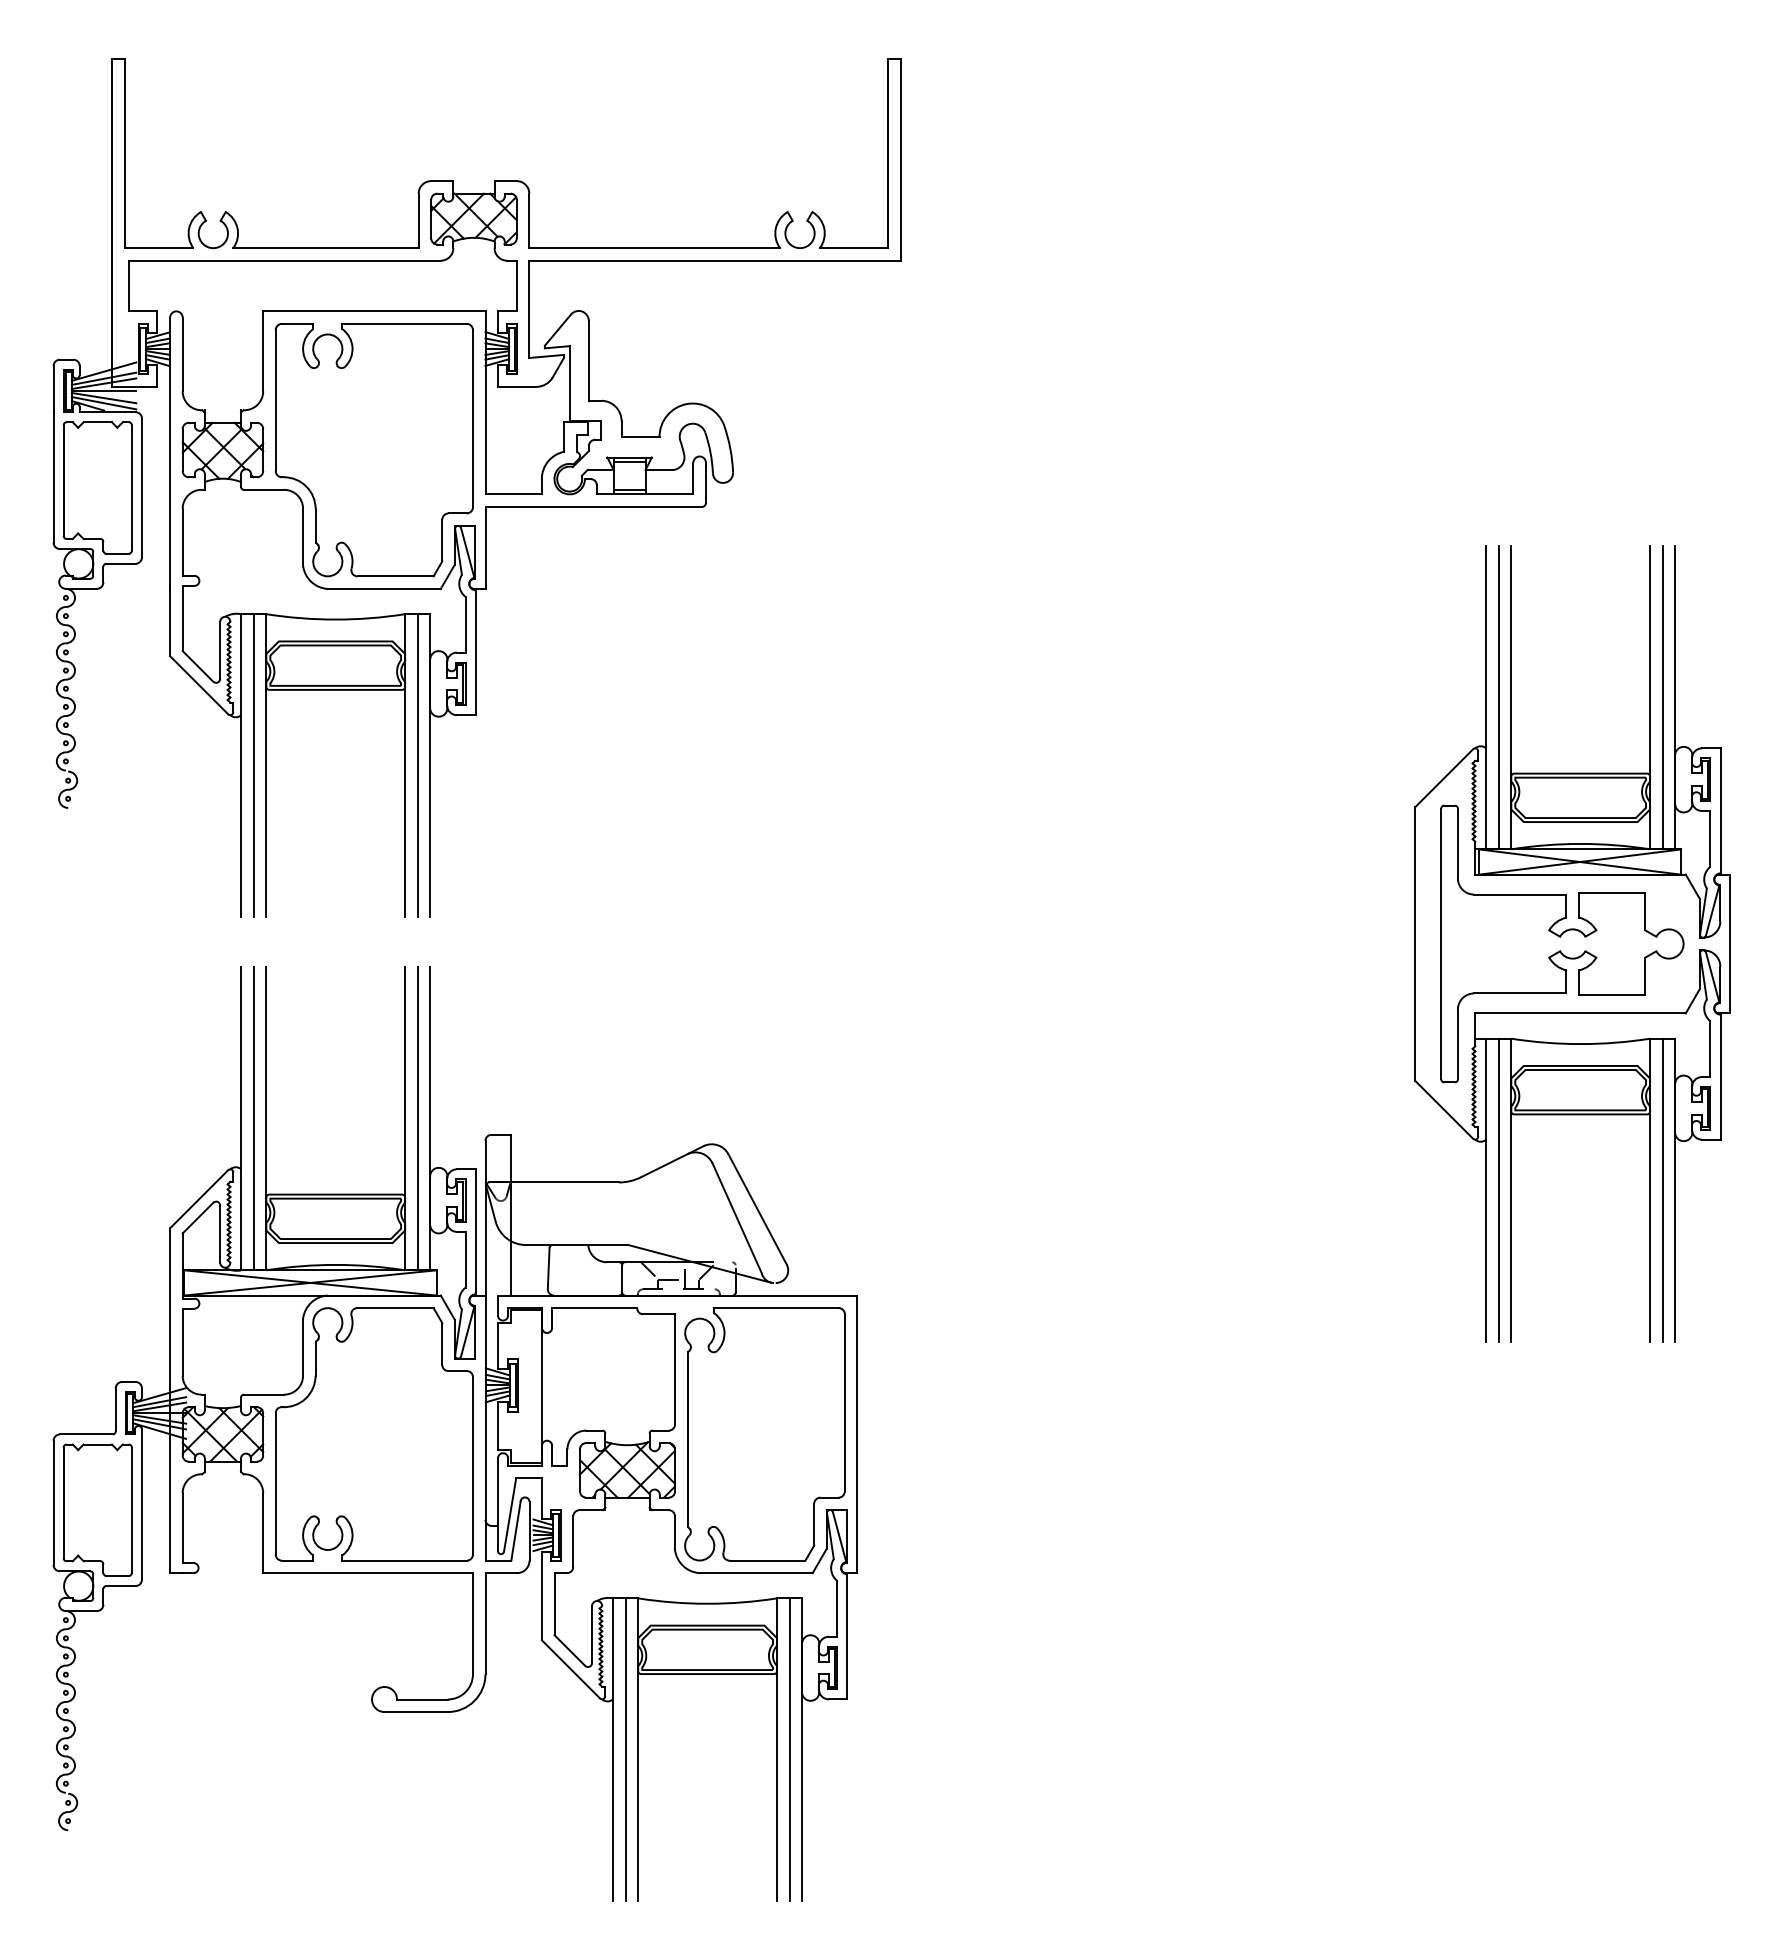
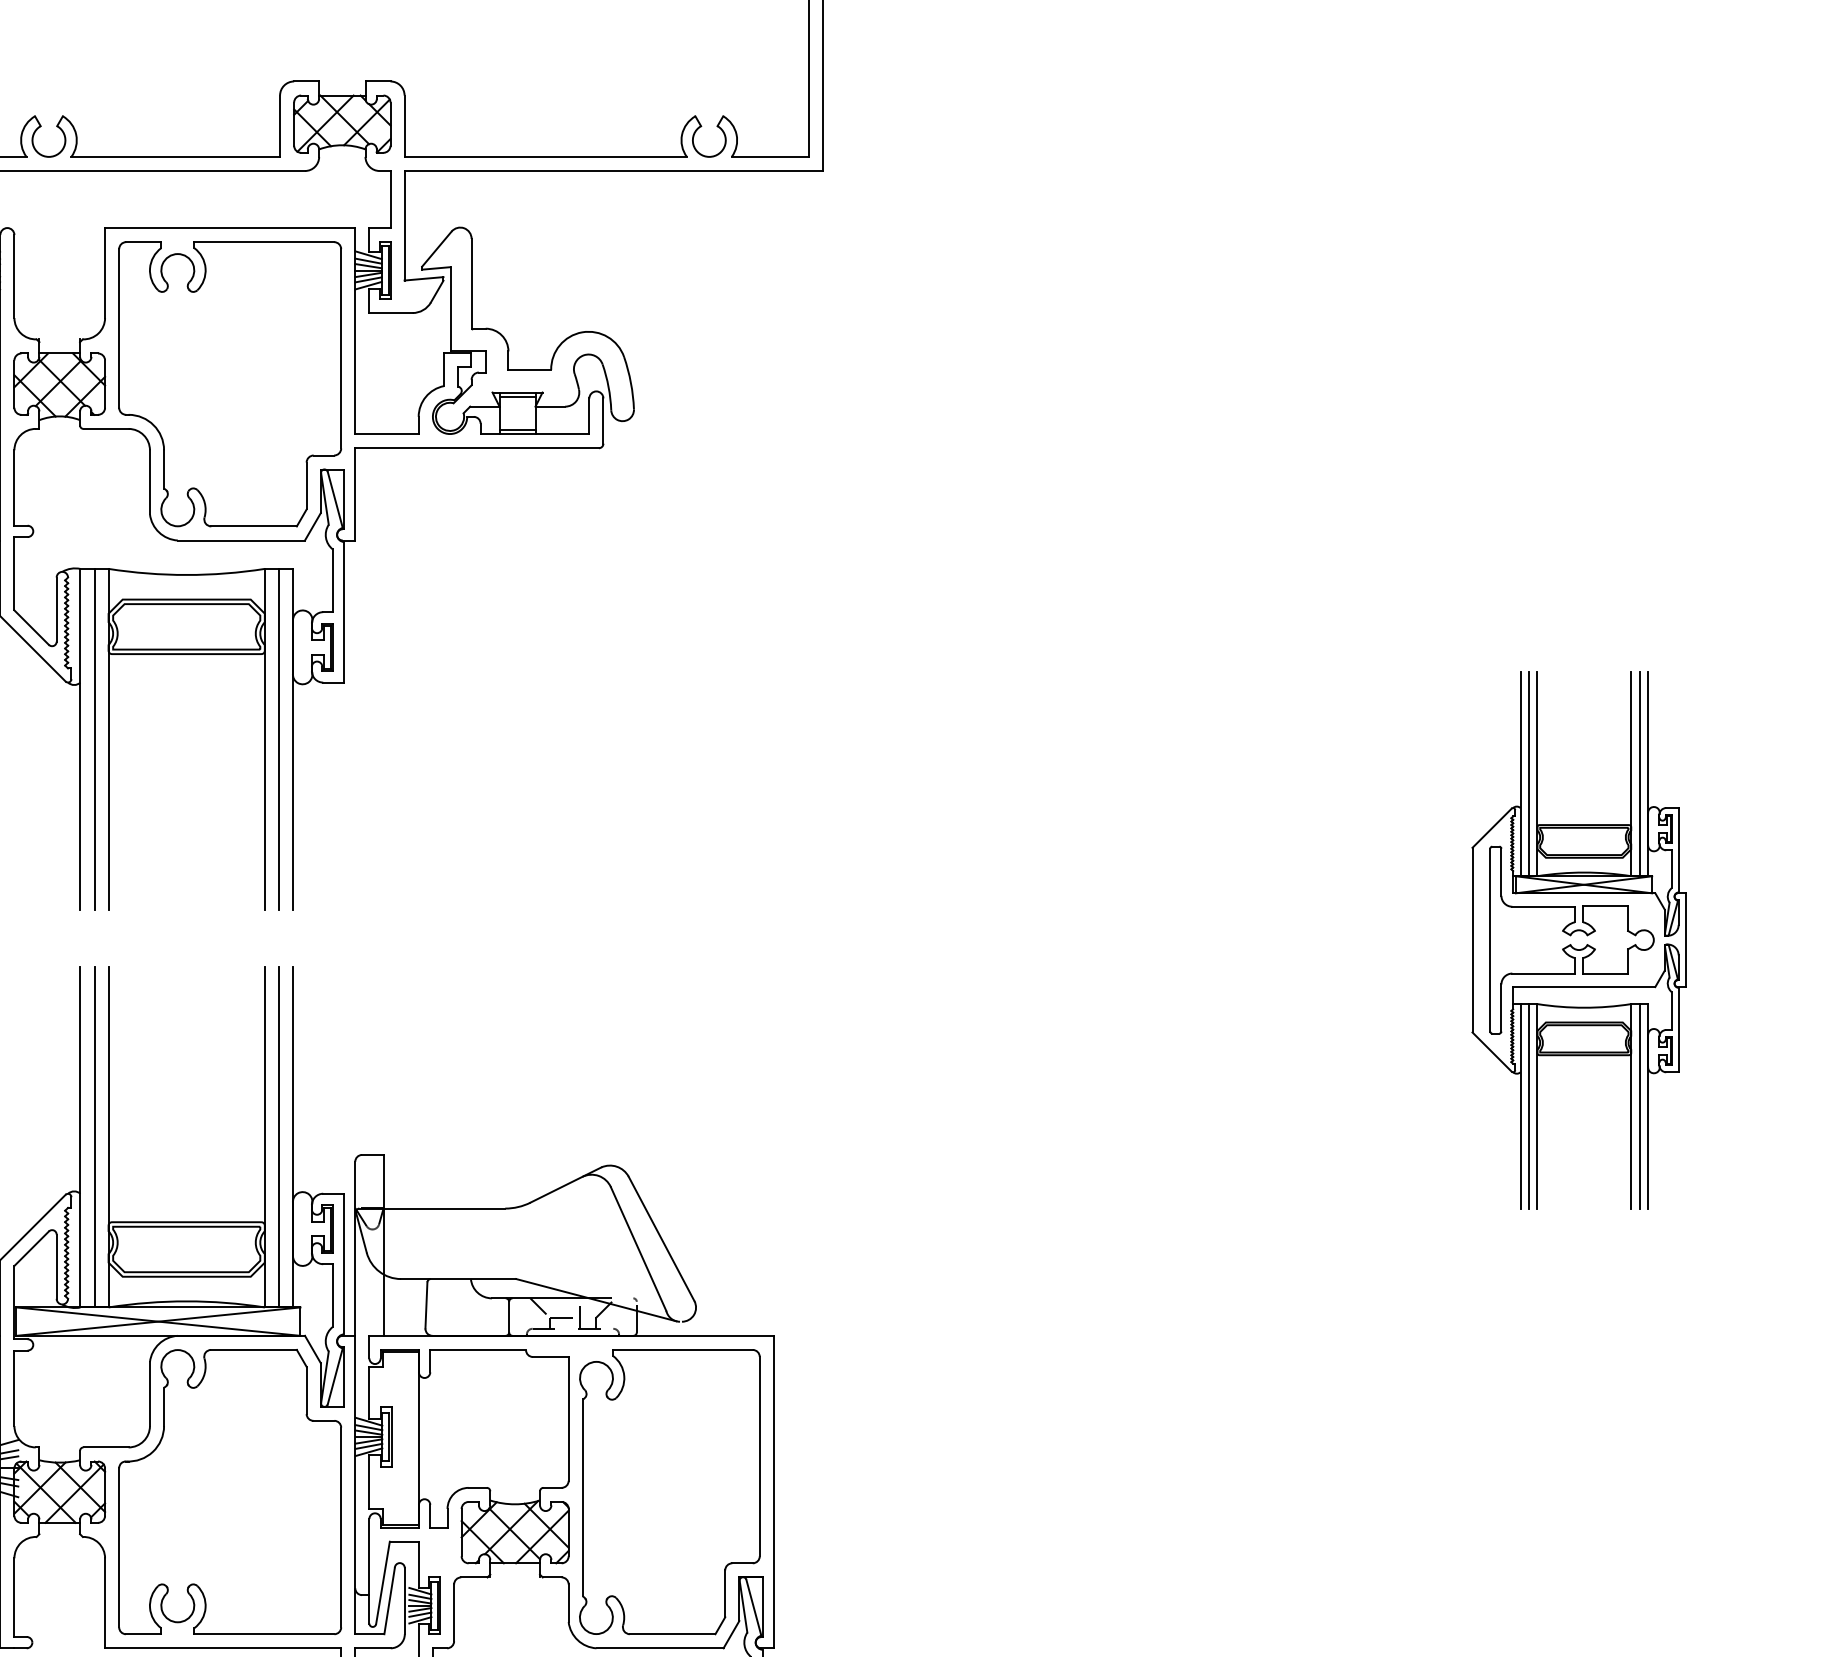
part: (1572, 943) -> (1578, 939), size x0.6

